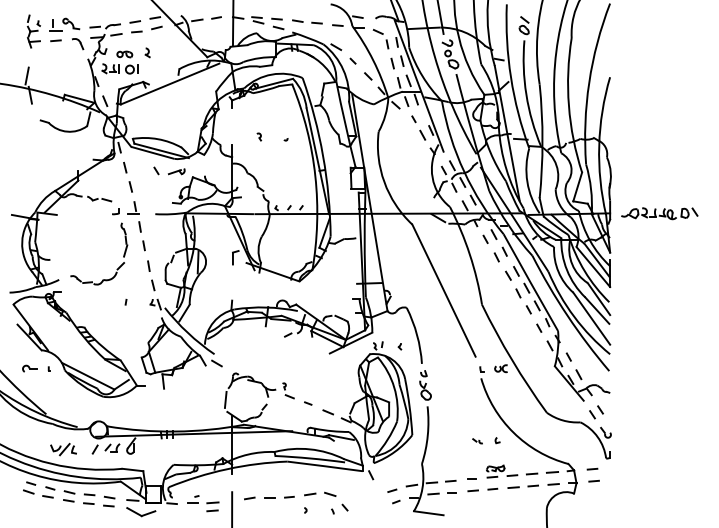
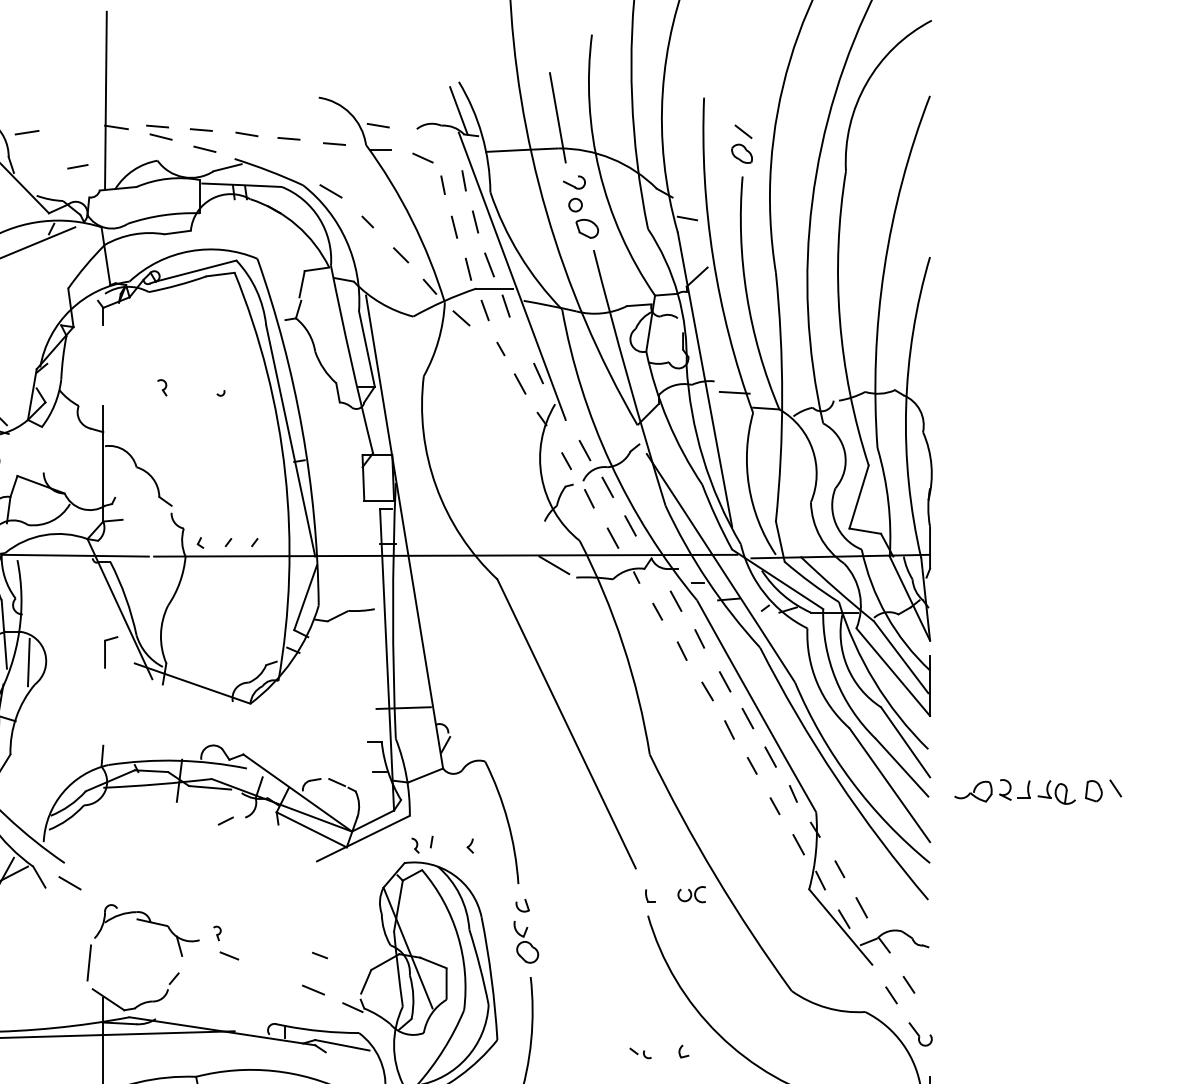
line: (216, 17) -> (77, 165), moved
part: (659, 213) -> (1038, 791), moved
line: (308, 403) -> (320, 955), moved

